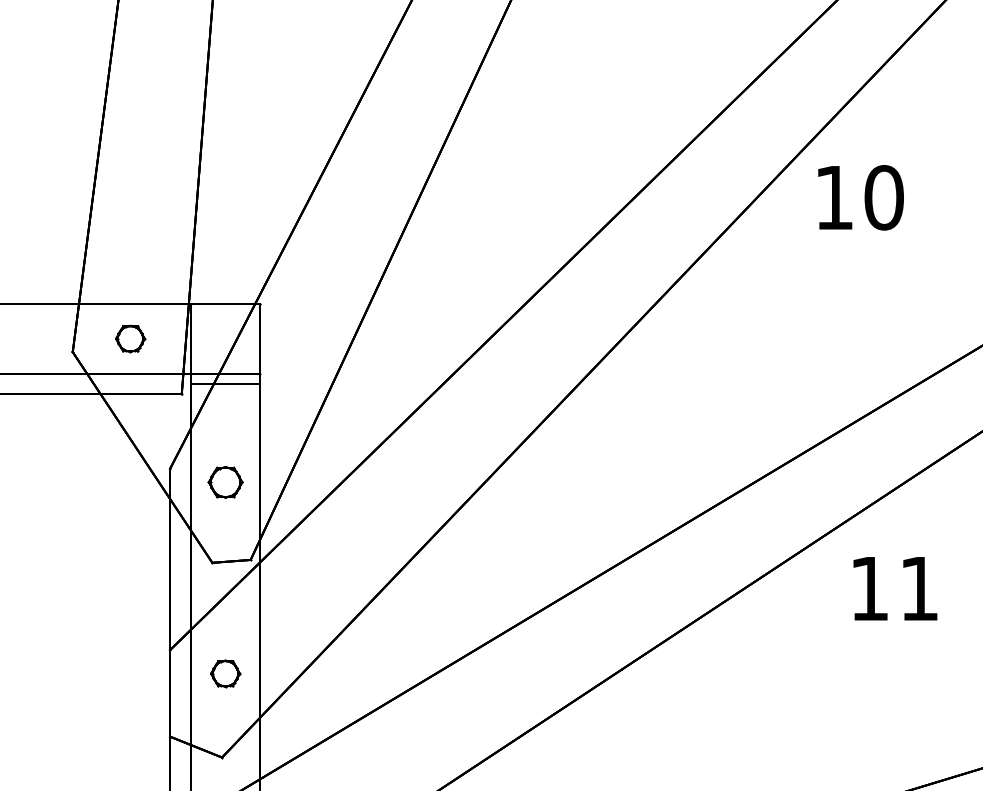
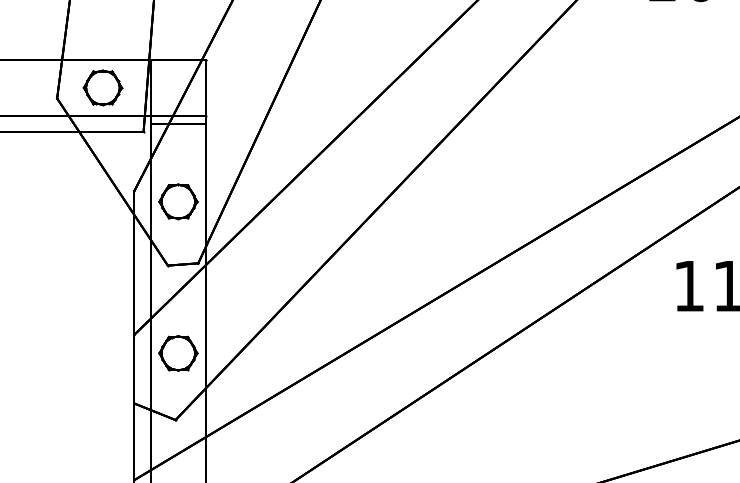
part: (130, 338) -> (102, 87), size x1.67
part: (225, 482) -> (178, 201), size x1.43
part: (225, 673) -> (178, 353), size x1.67

